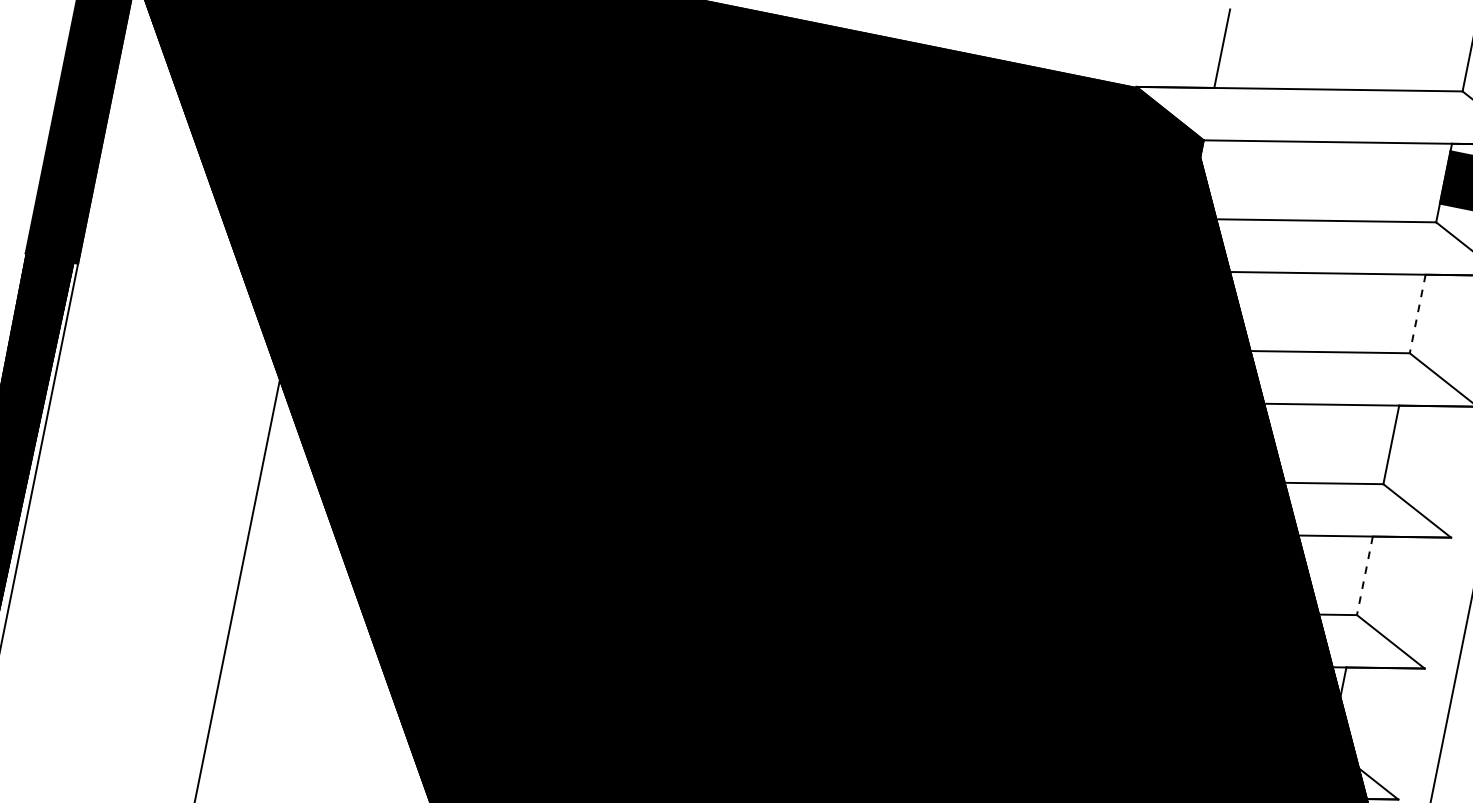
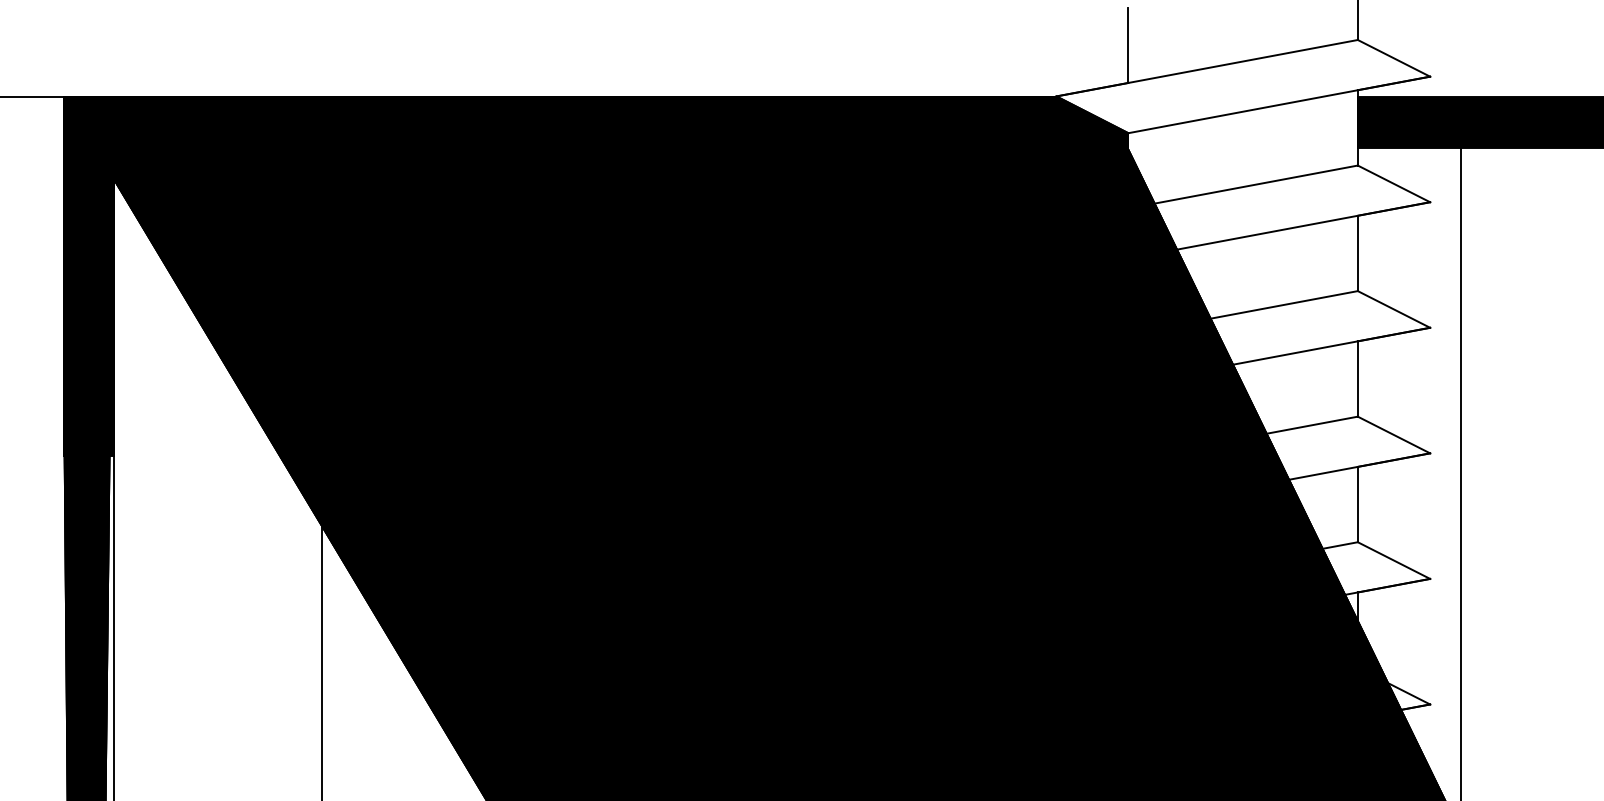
line: (1417, 313) -> (1357, 253), dashed -> solid
line: (1364, 575) -> (1357, 504), dashed -> solid

